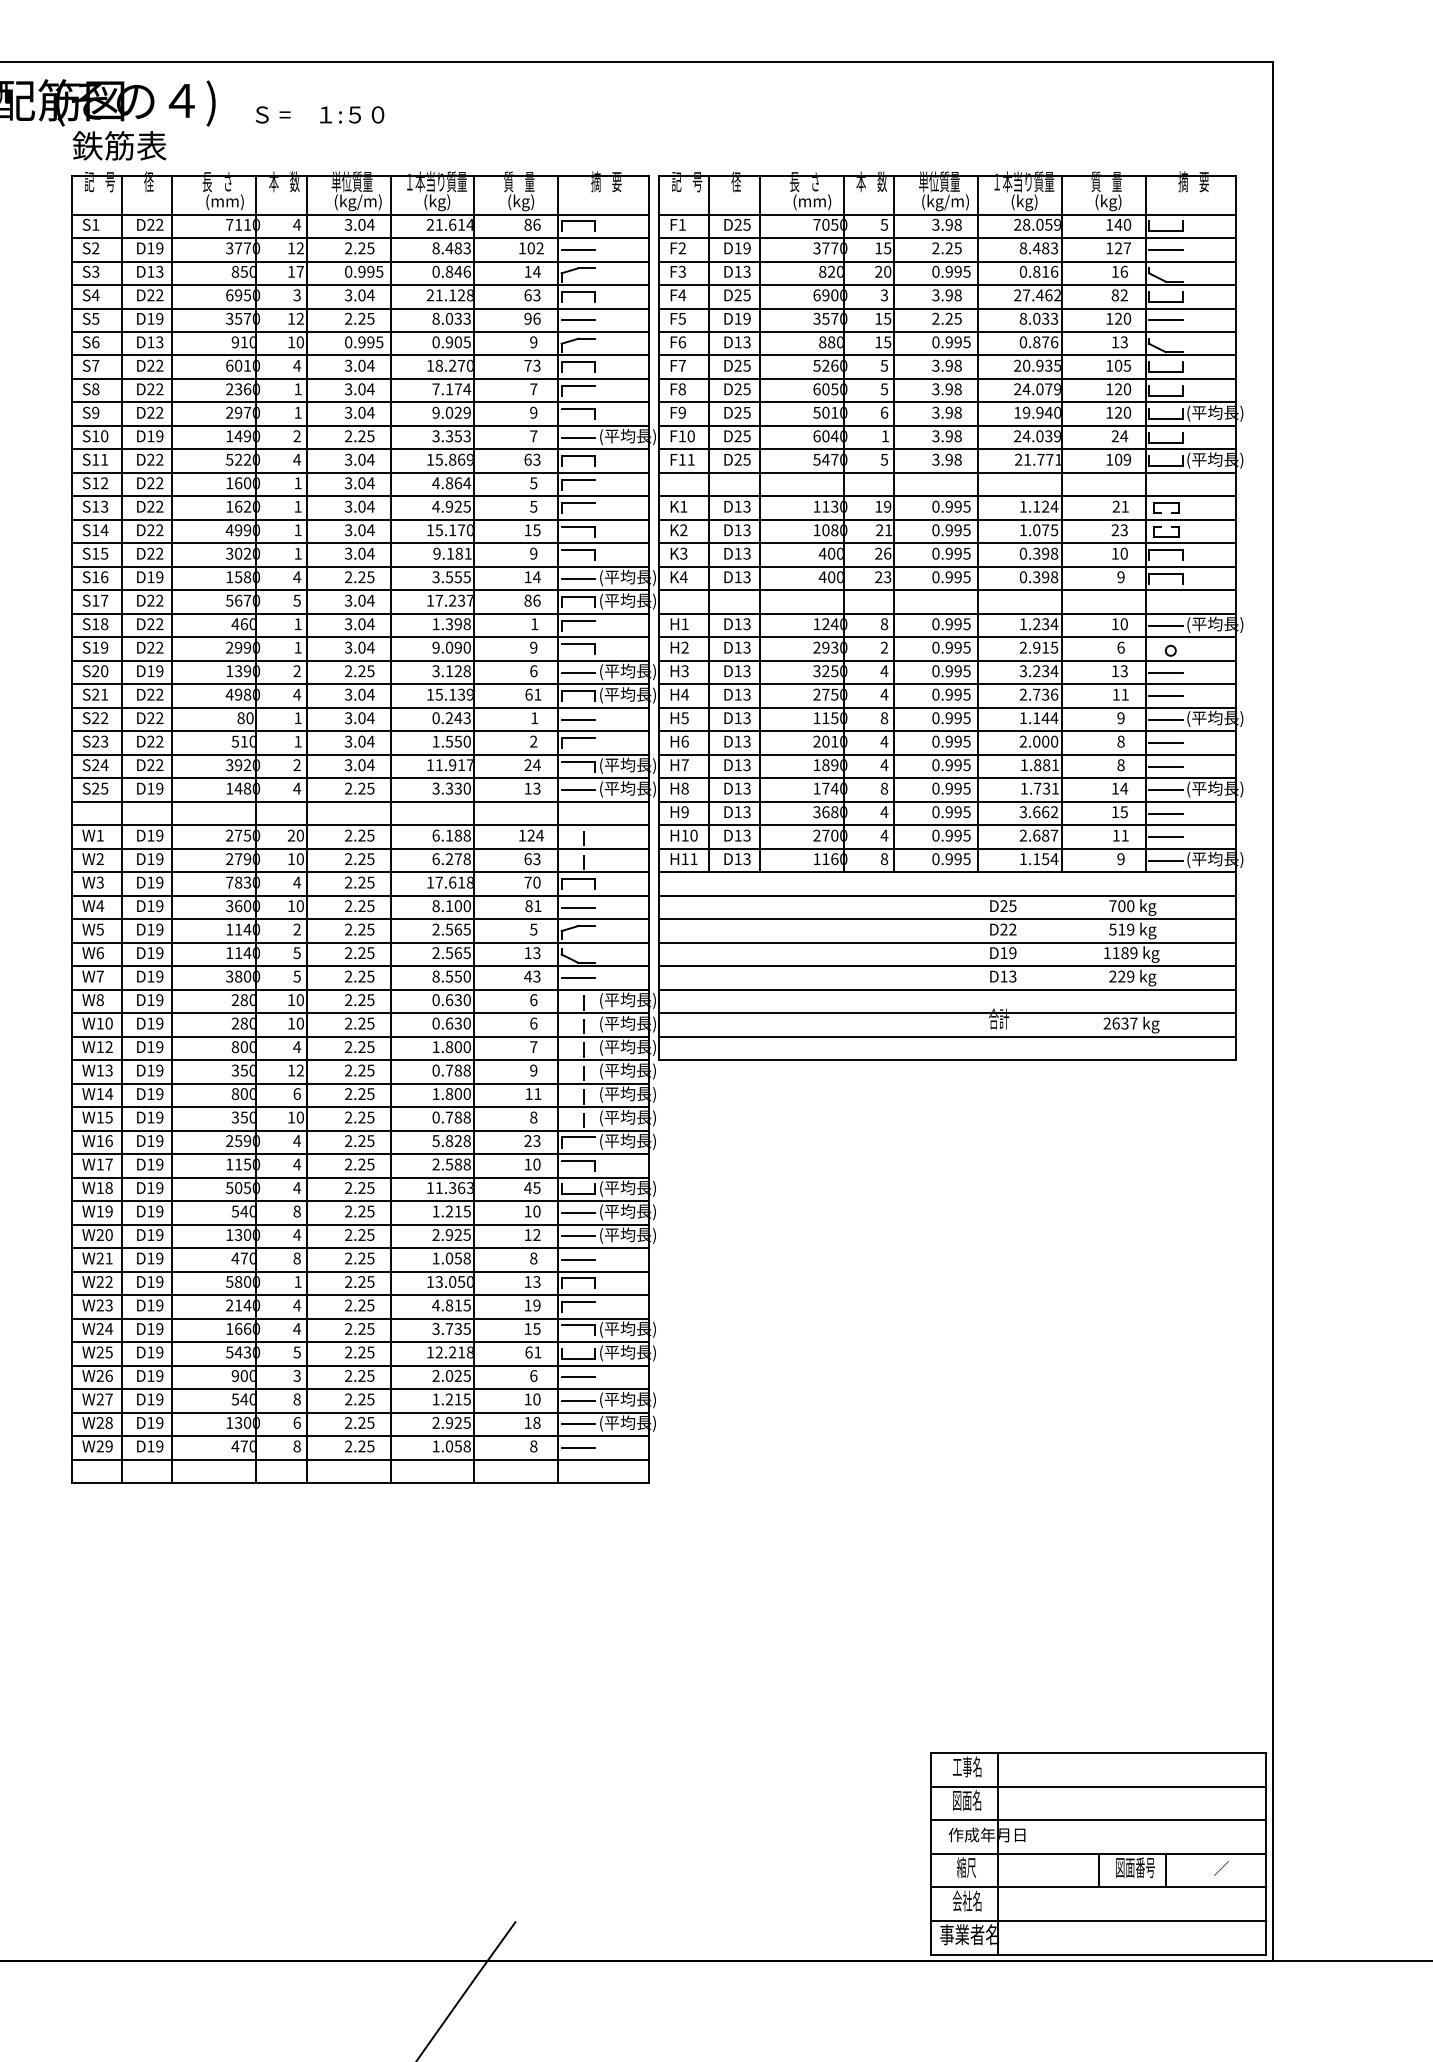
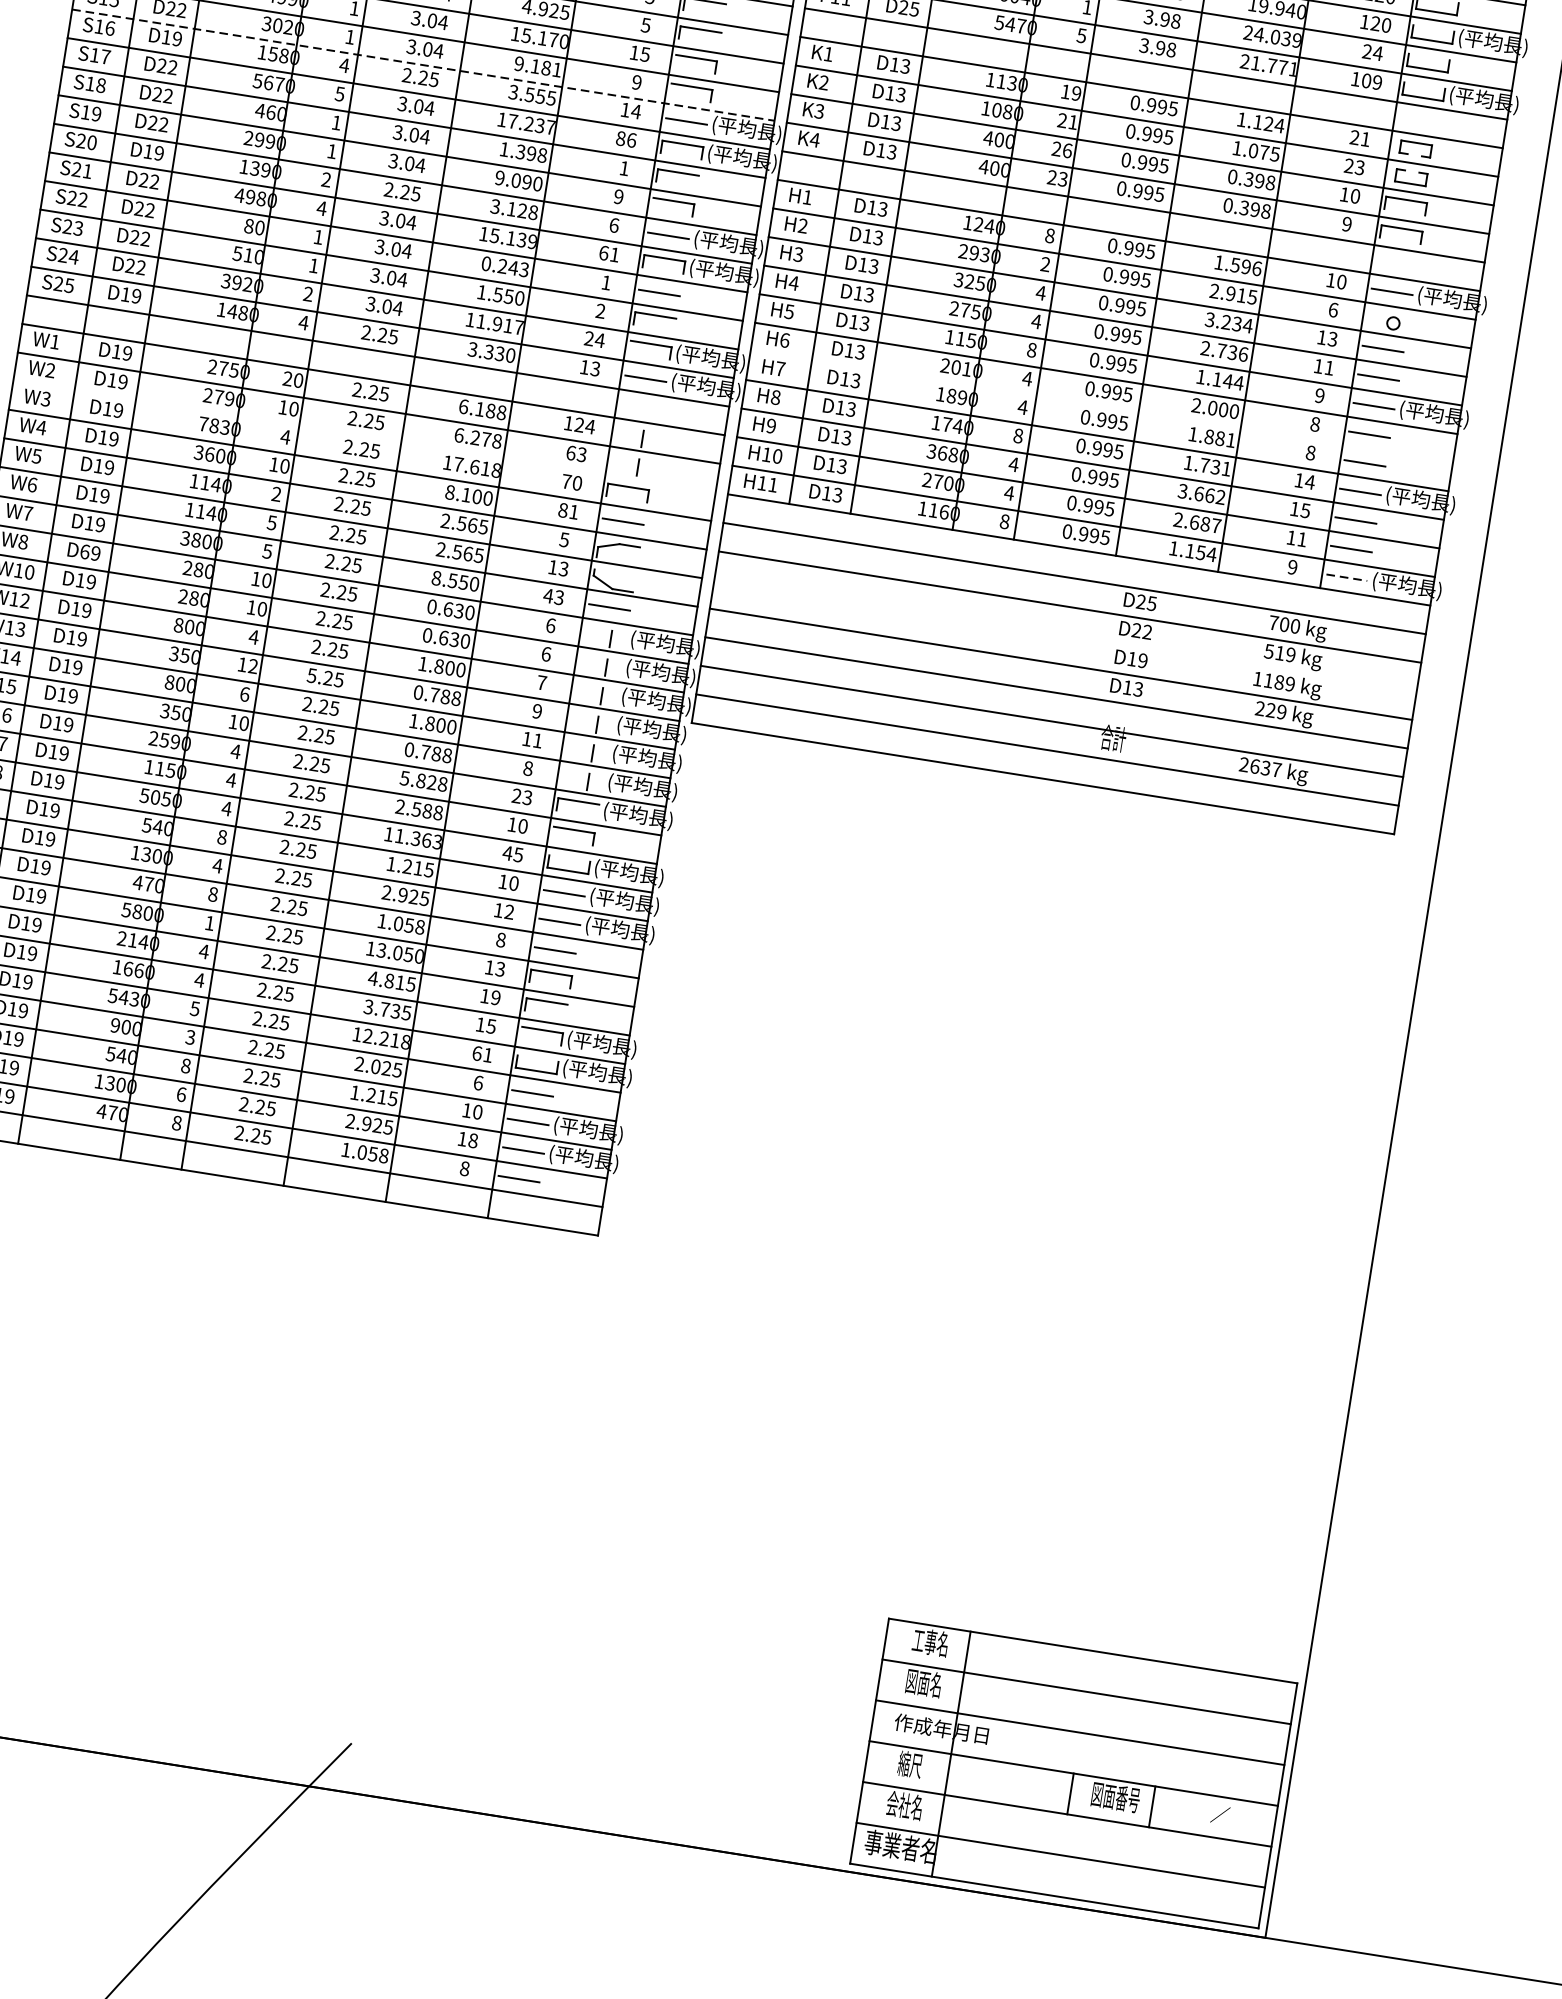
line: (360, 566) -> (423, 64), solid -> dashed
text: (1045, 624) -> (1245, 267), 1.234 -> 1.596
line: (947, 754) -> (1101, 406), removed
line: (1165, 860) -> (1346, 577), solid -> dashed
line: (359, 872) -> (363, 436), removed
line: (947, 942) -> (1065, 635), removed
text: (150, 1000) -> (84, 552), D19 -> D69
text: (348, 1070) -> (311, 675), 2.25 -> 5.25

